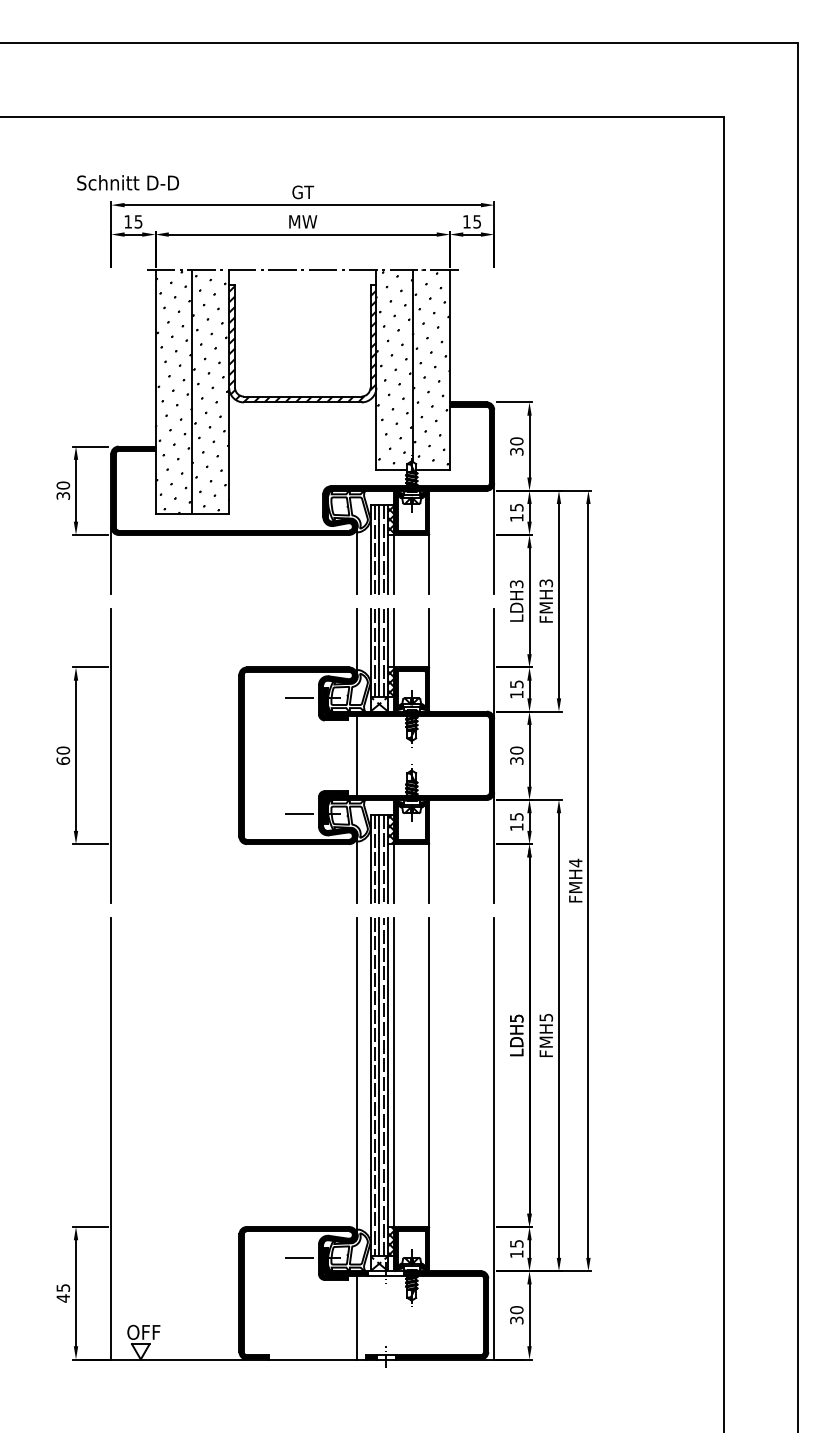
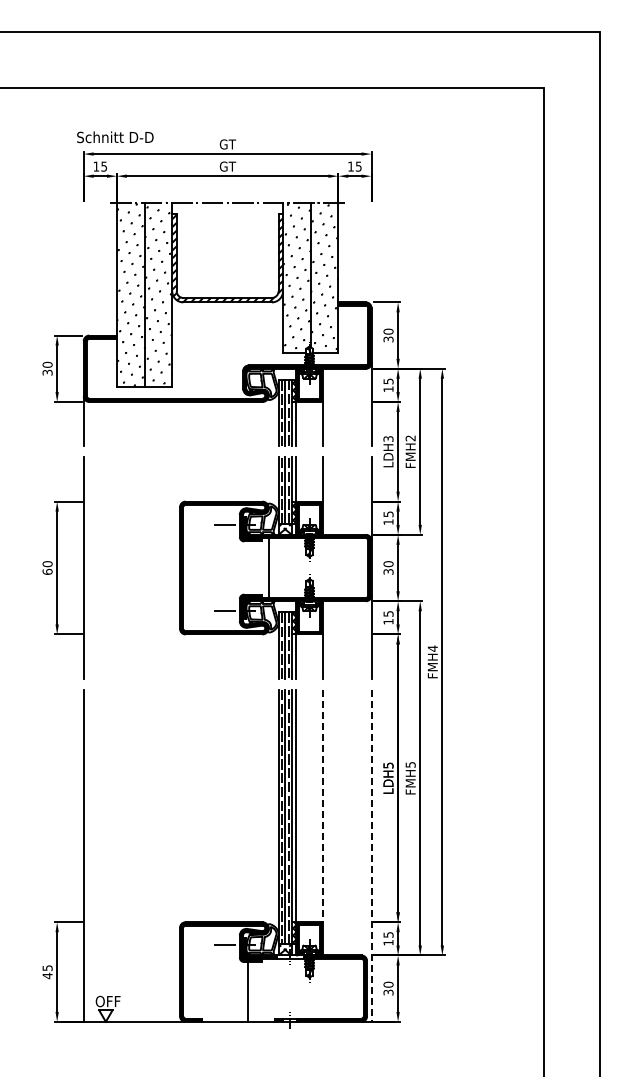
text: (128, 183) -> (115, 137), moved
text: (302, 221) -> (227, 166), MW -> GT
line: (357, 560) -> (268, 421), removed
text: (546, 583) -> (410, 438), FMH3 -> FMH2
line: (357, 642) -> (268, 482), removed
line: (357, 869) -> (268, 653), removed
line: (428, 1072) -> (322, 806), solid -> dashed
line: (357, 1075) -> (268, 808), removed
line: (494, 1139) -> (371, 856), solid -> dashed
line: (357, 1316) -> (247, 989), moved

